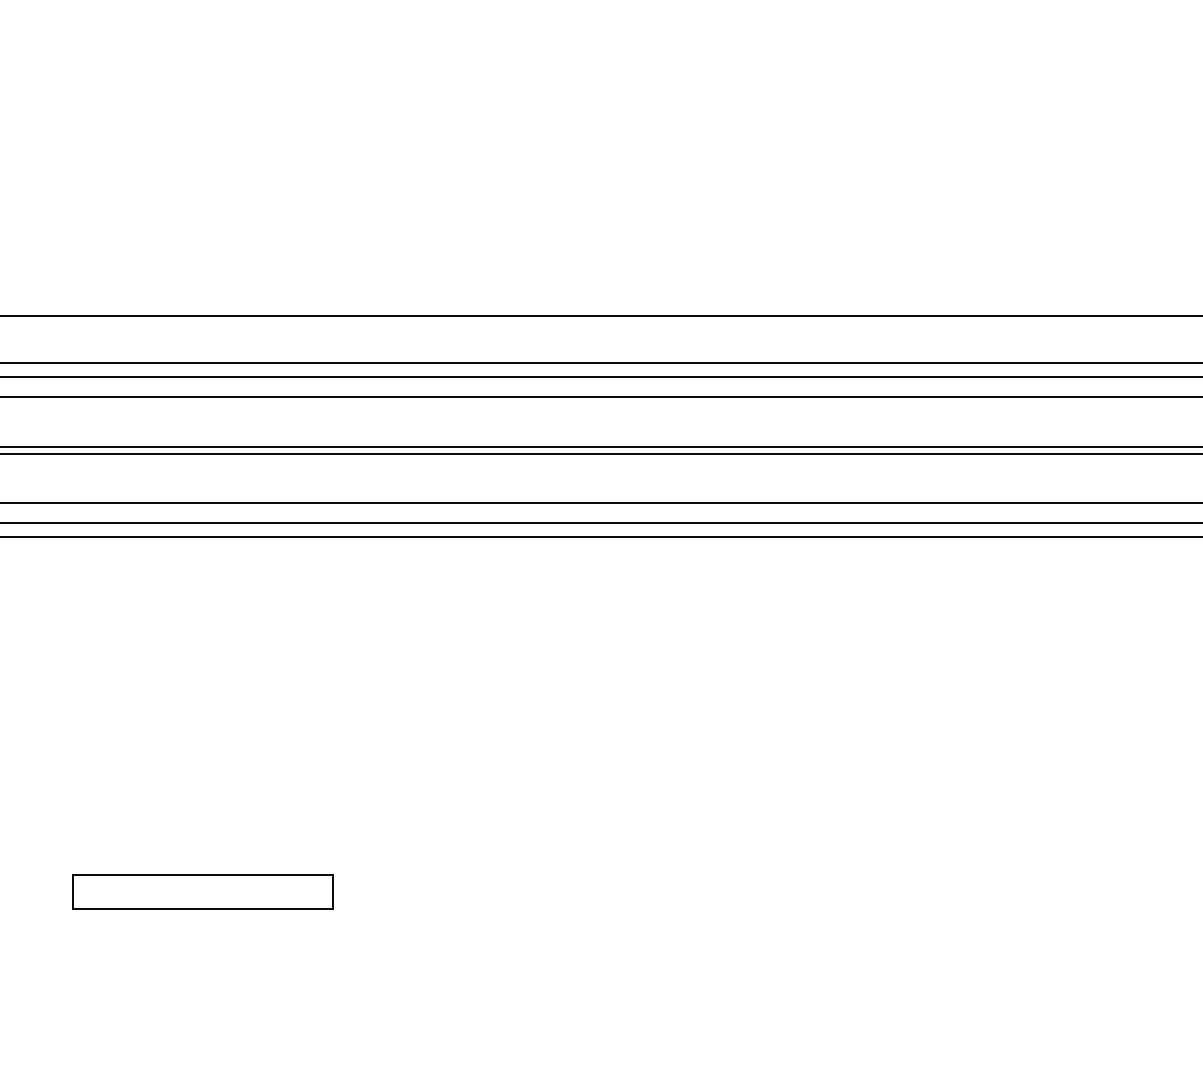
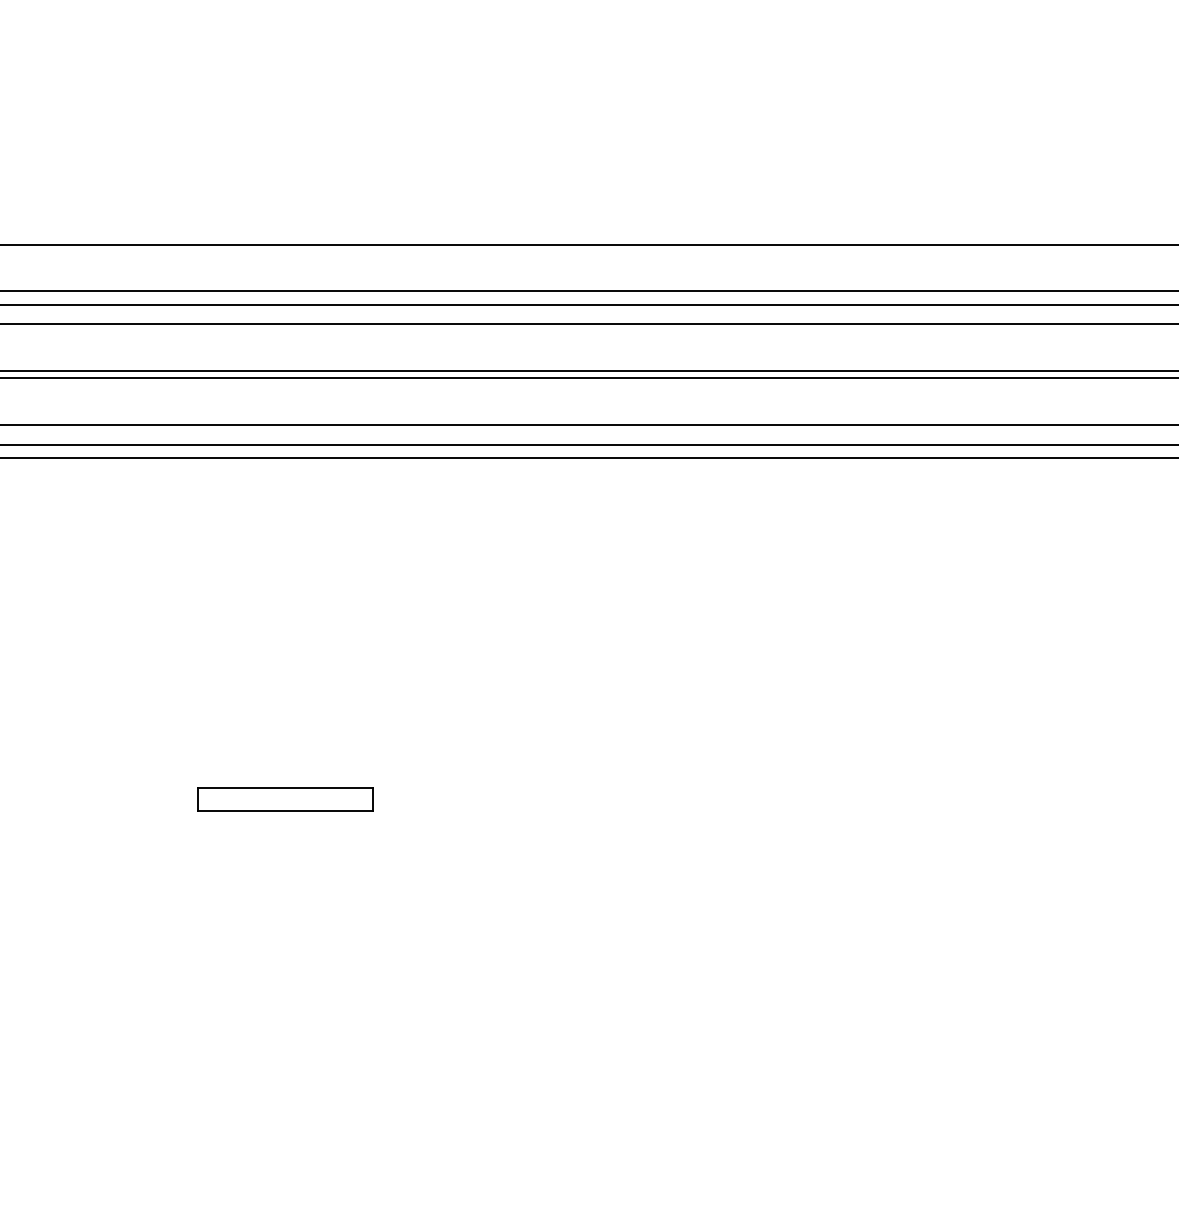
part: (201, 892) -> (284, 799), size x0.7

